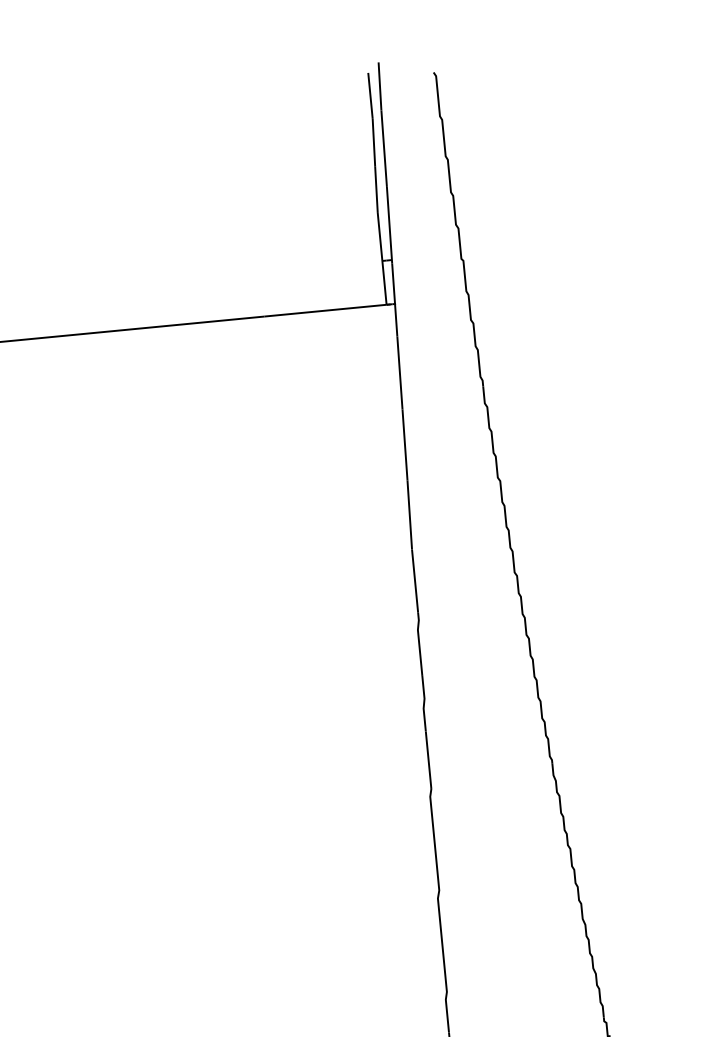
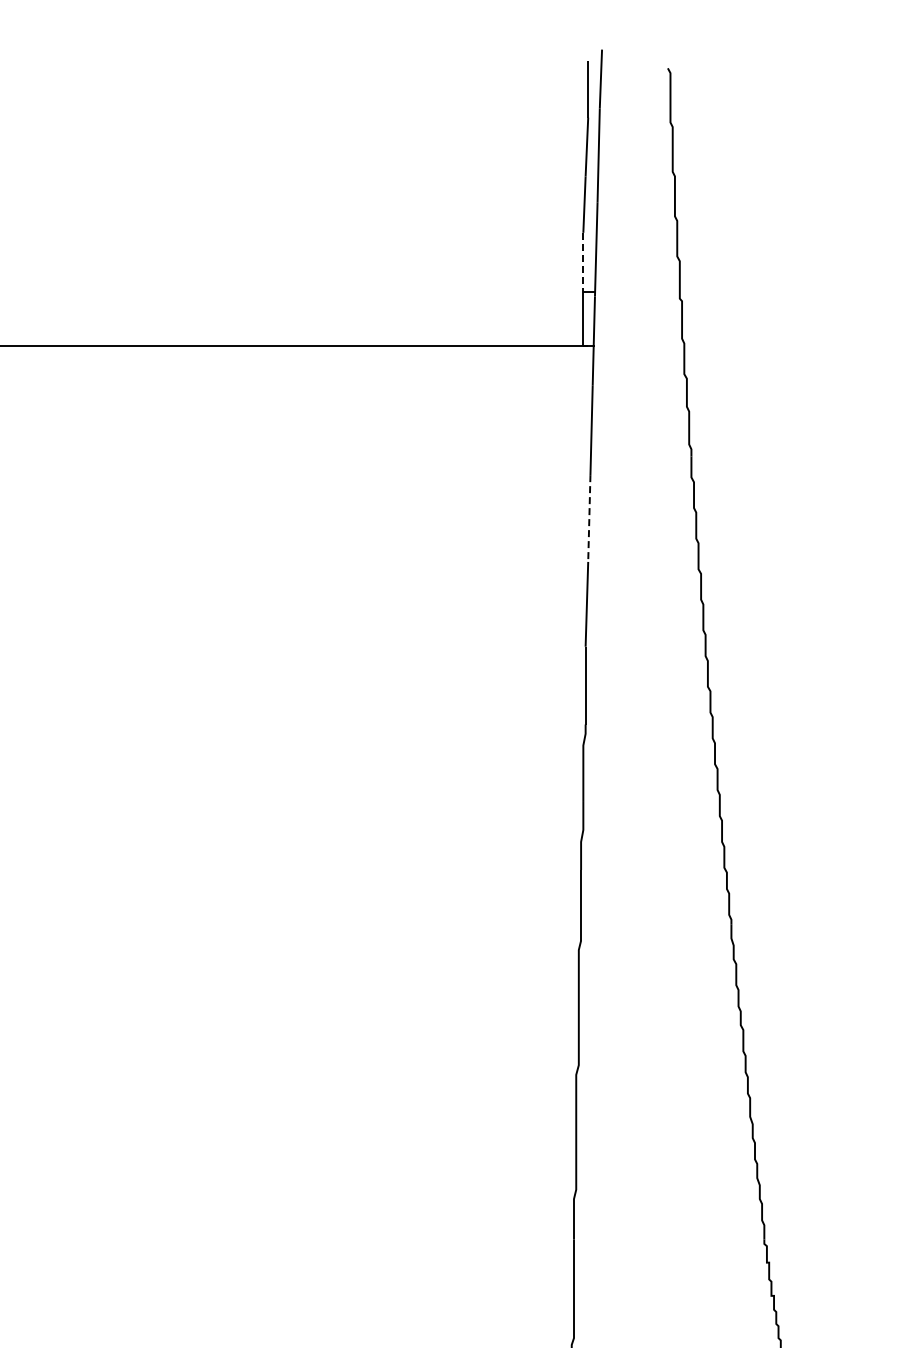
line: (380, 237) -> (583, 262), solid -> dashed
line: (405, 445) -> (589, 519), solid -> dashed

